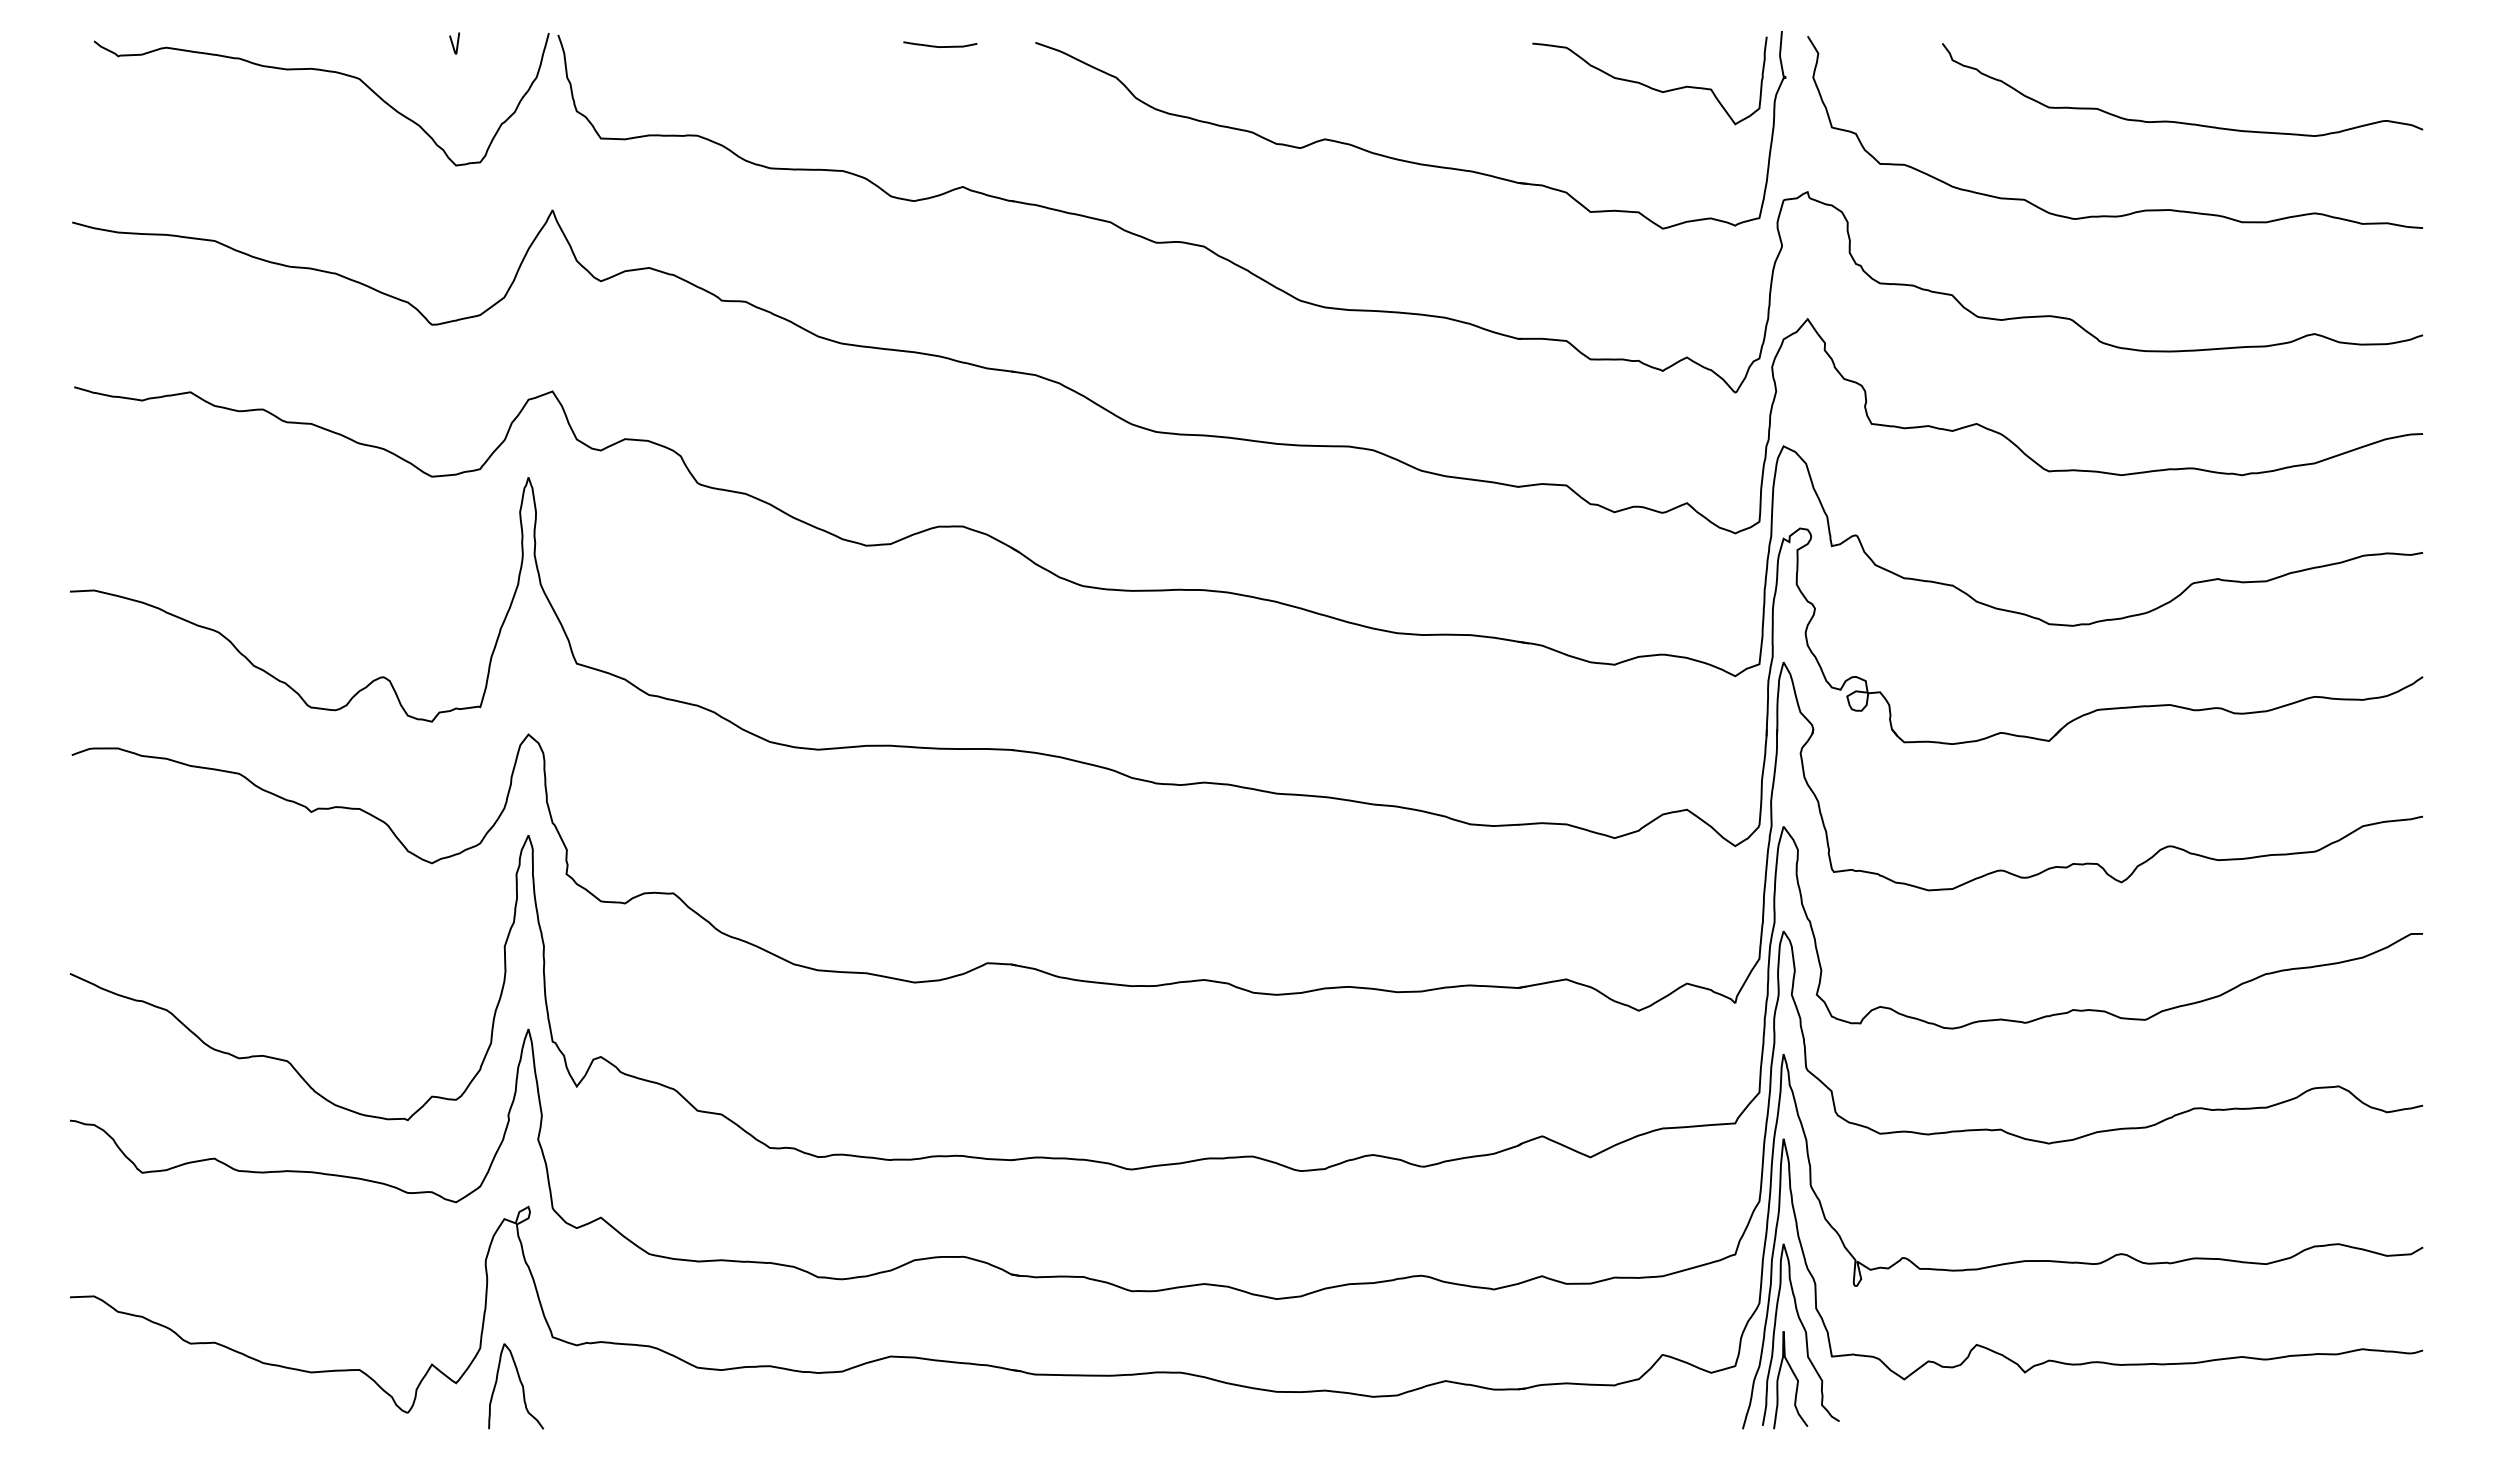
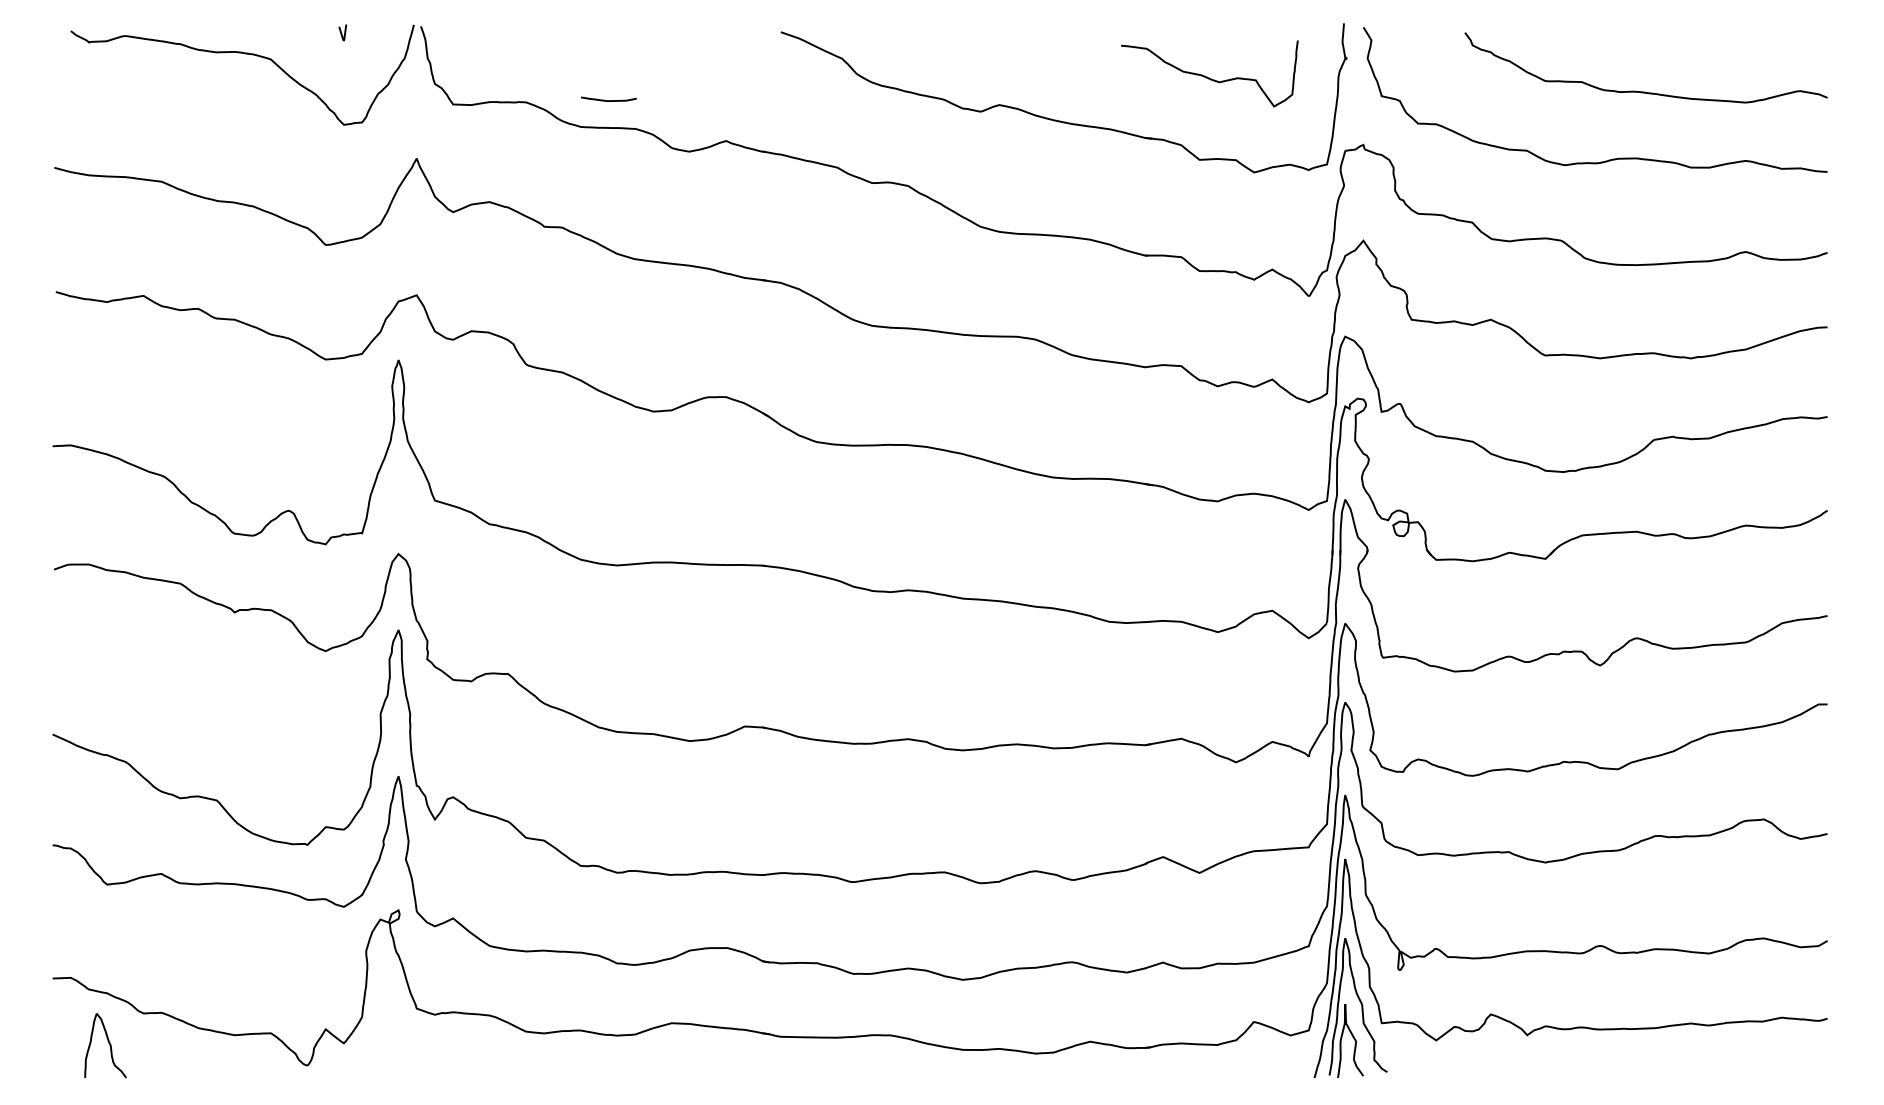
curve: (940, 46) -> (608, 100), moved
curve: (1648, 85) -> (1208, 77), moved
curve: (520, 1383) -> (108, 1043), moved

